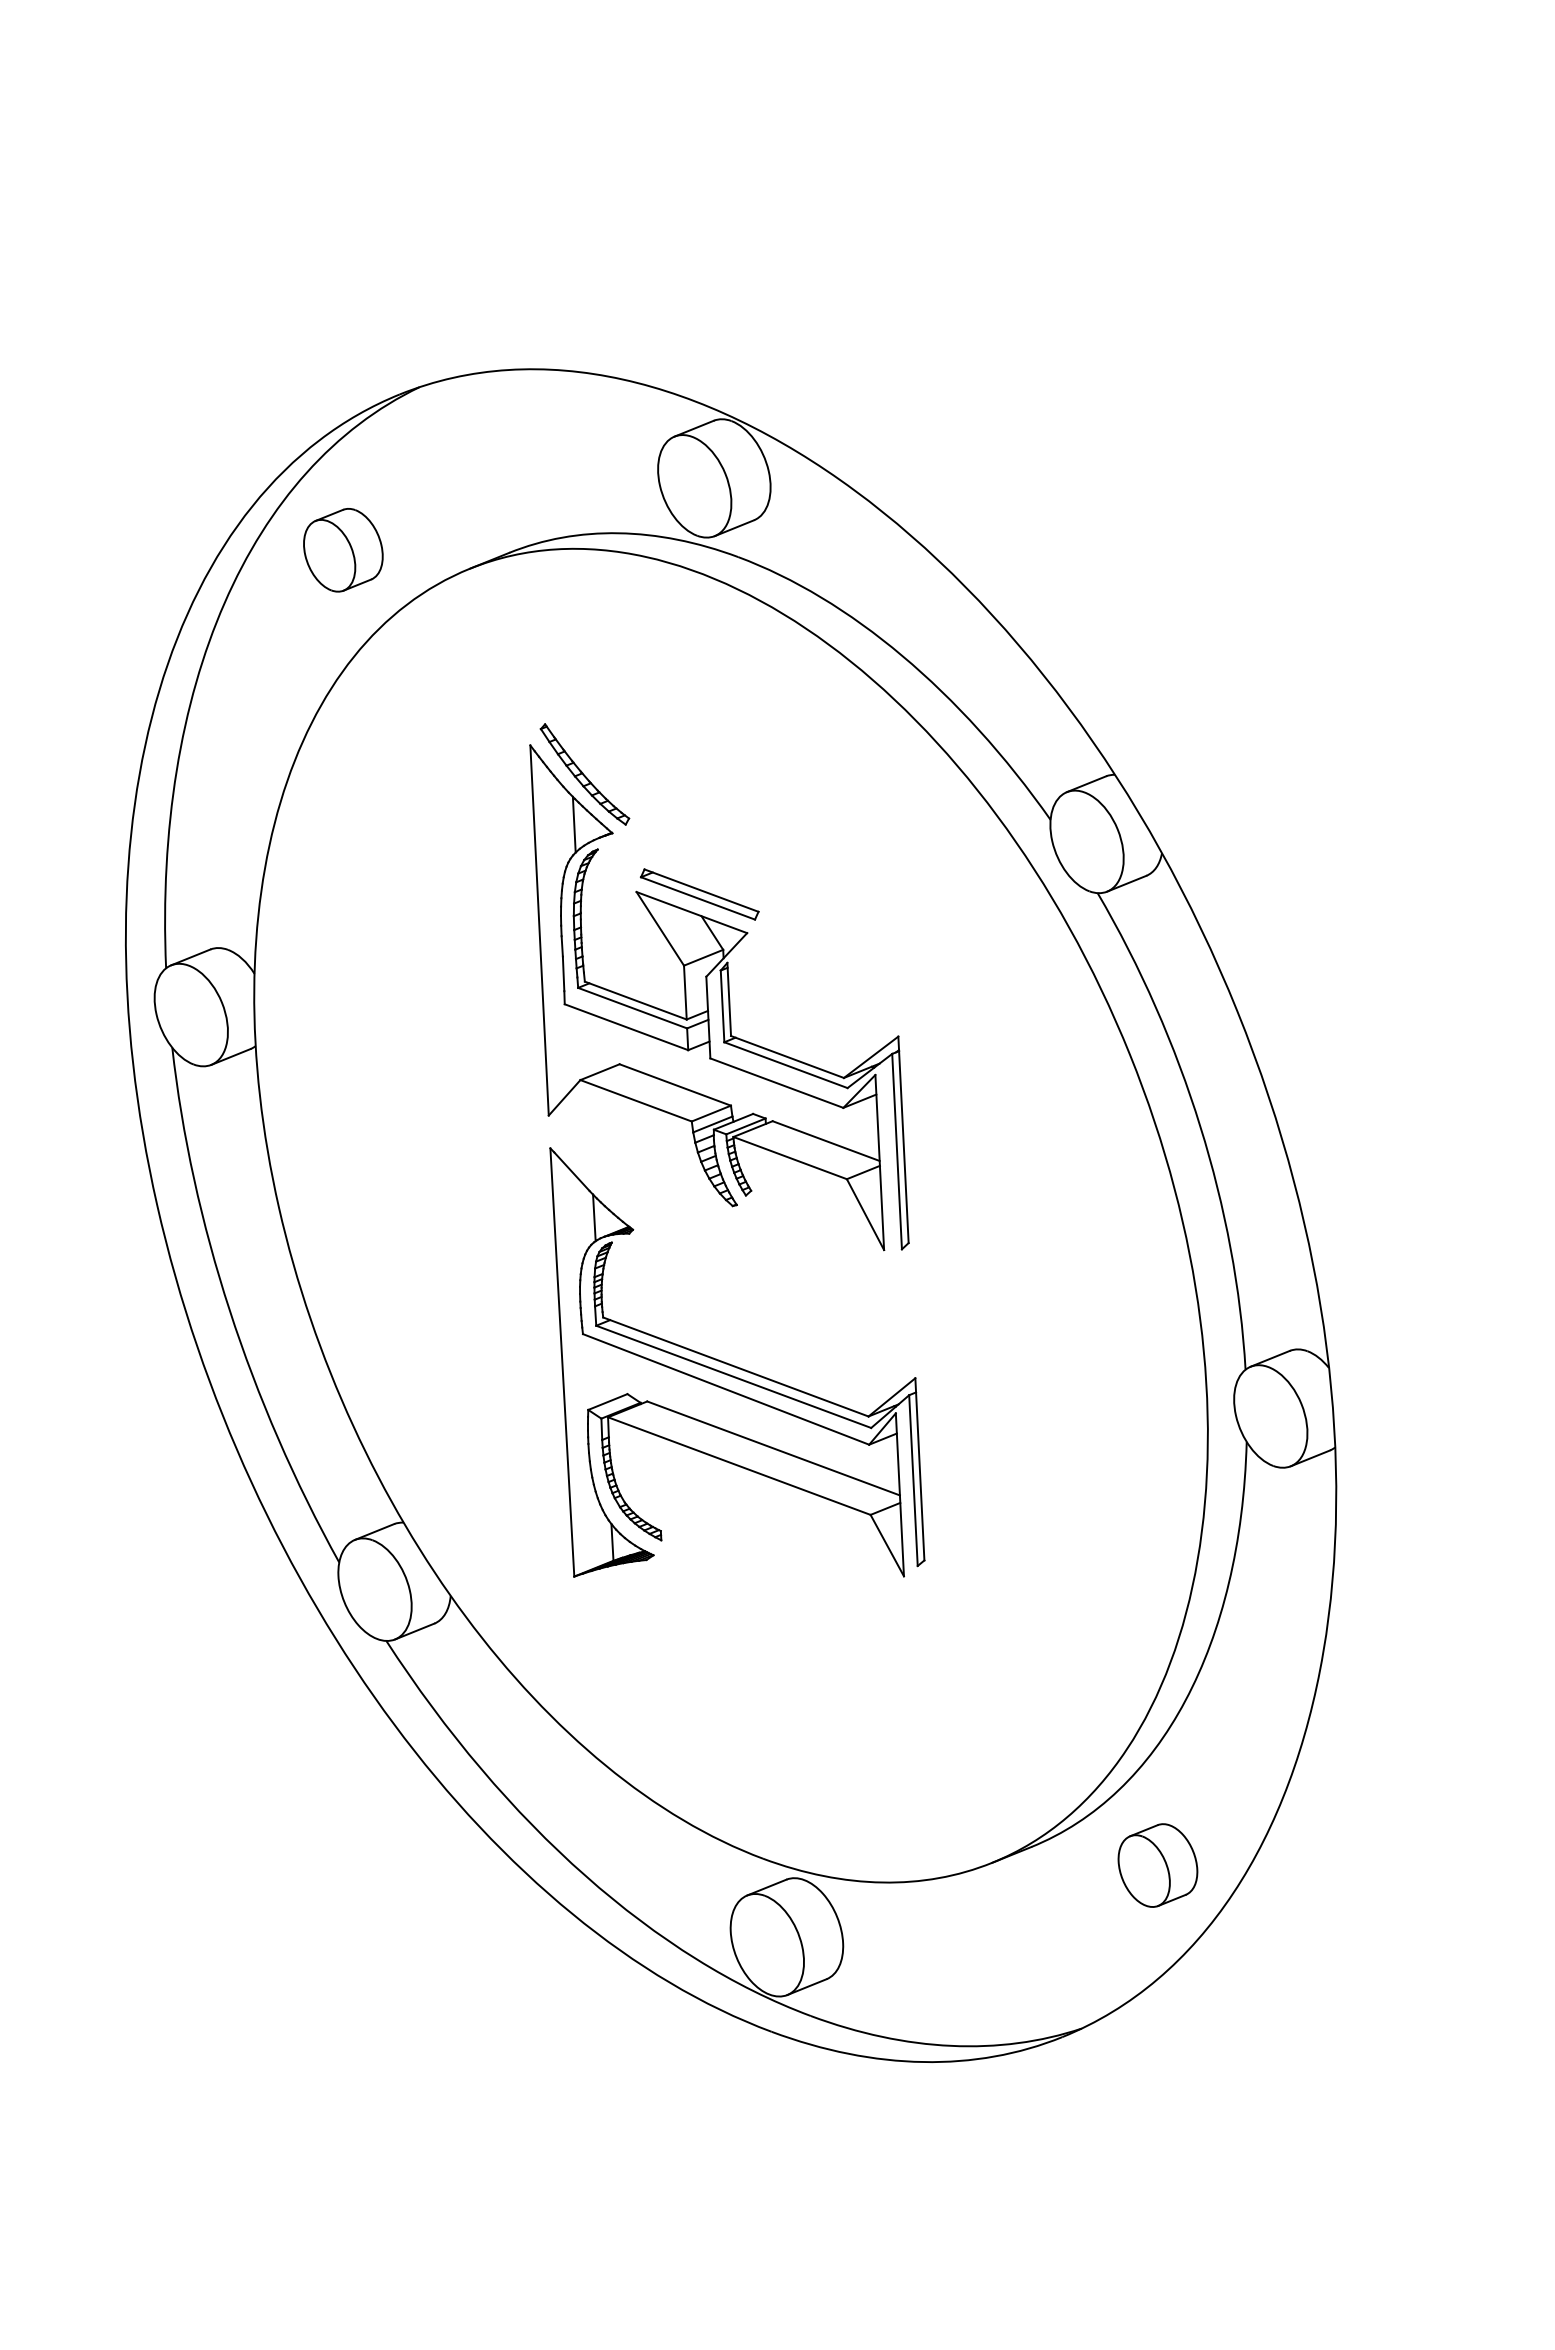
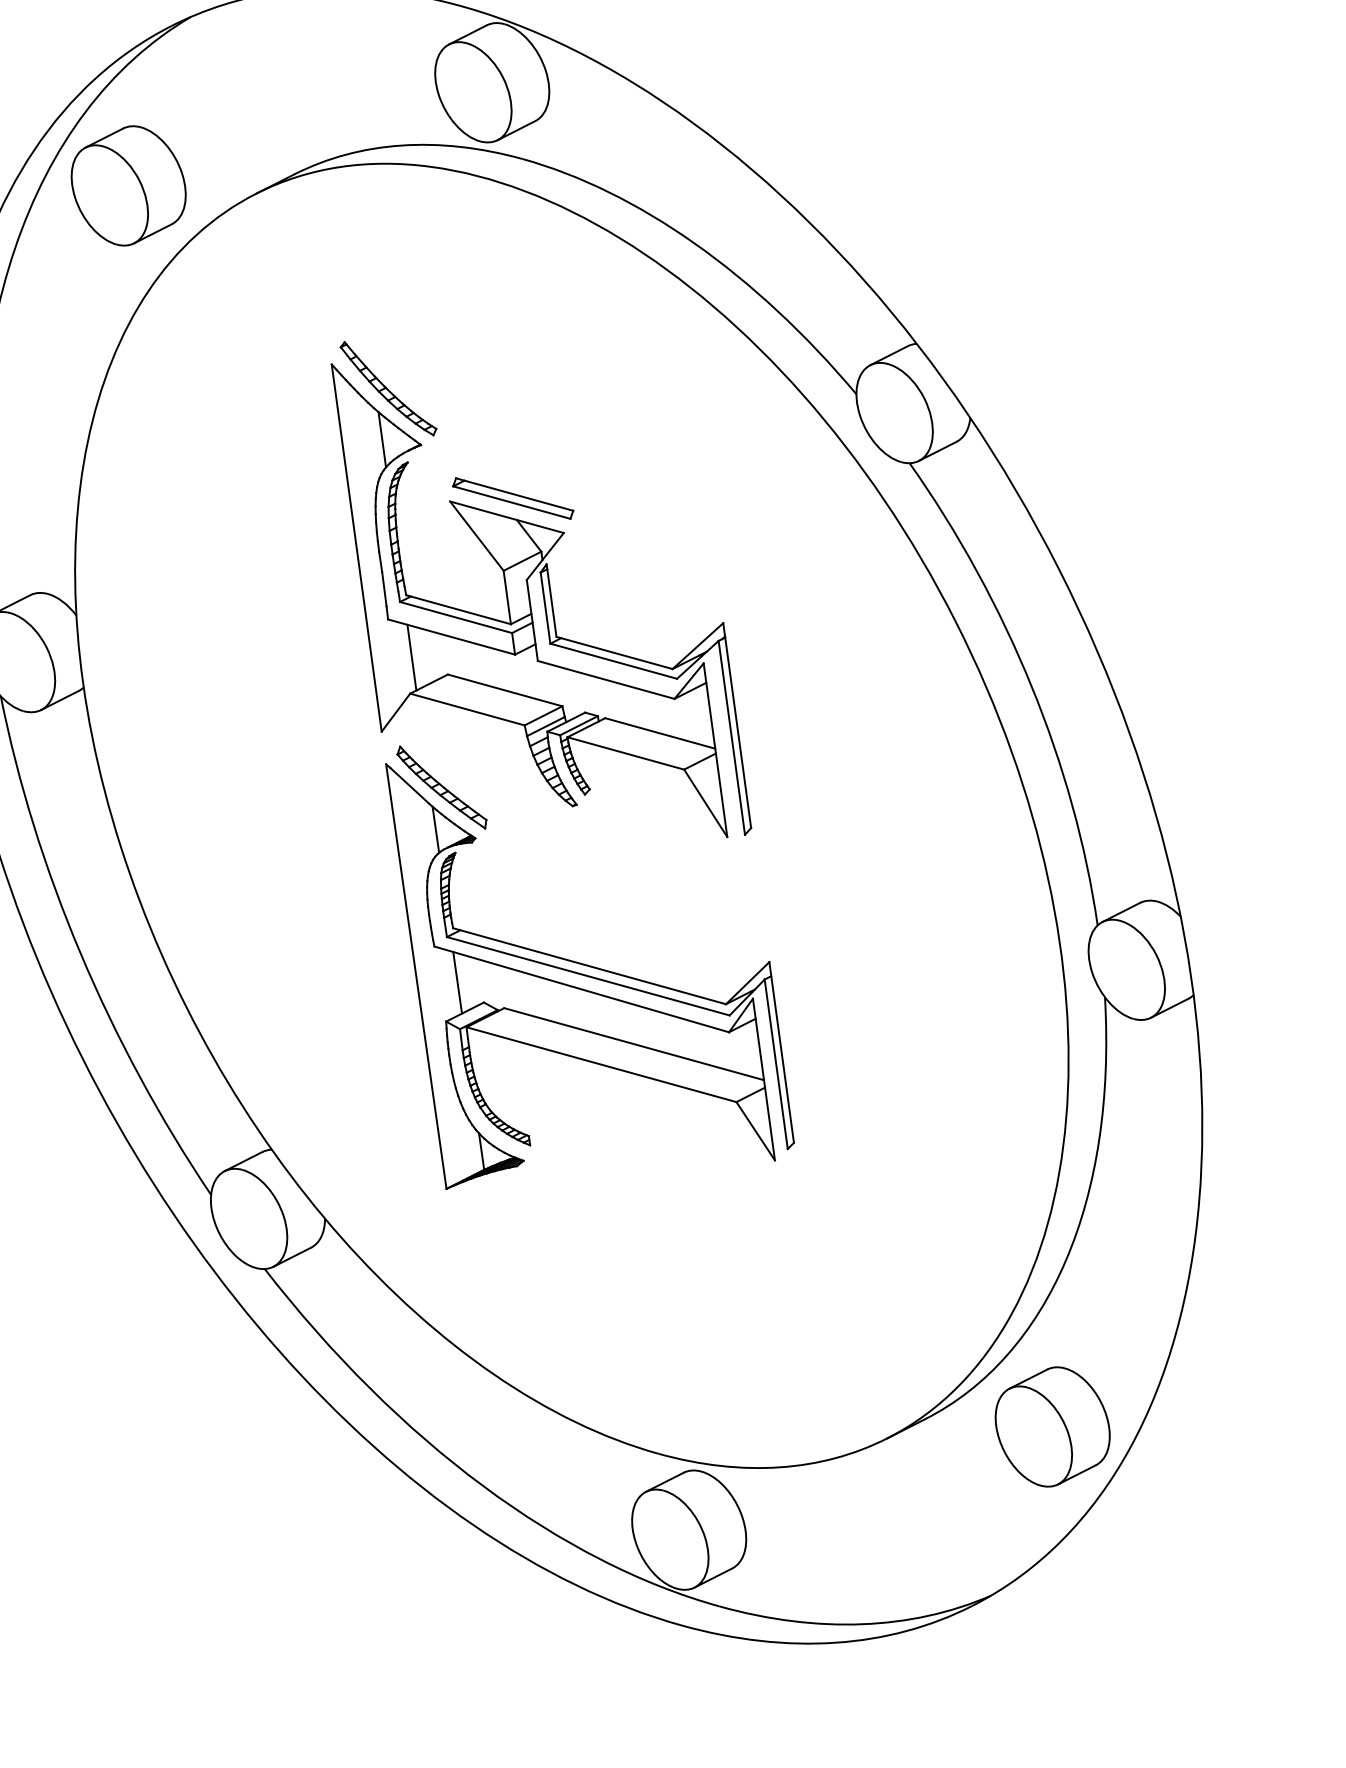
part: (343, 550) -> (128, 186), size x1.43
line: (584, 1044) -> (411, 657), added
part: (603, 1176) -> (441, 787), added
line: (602, 1372) -> (457, 983), added
part: (1157, 1865) -> (1052, 1426), size x1.43

